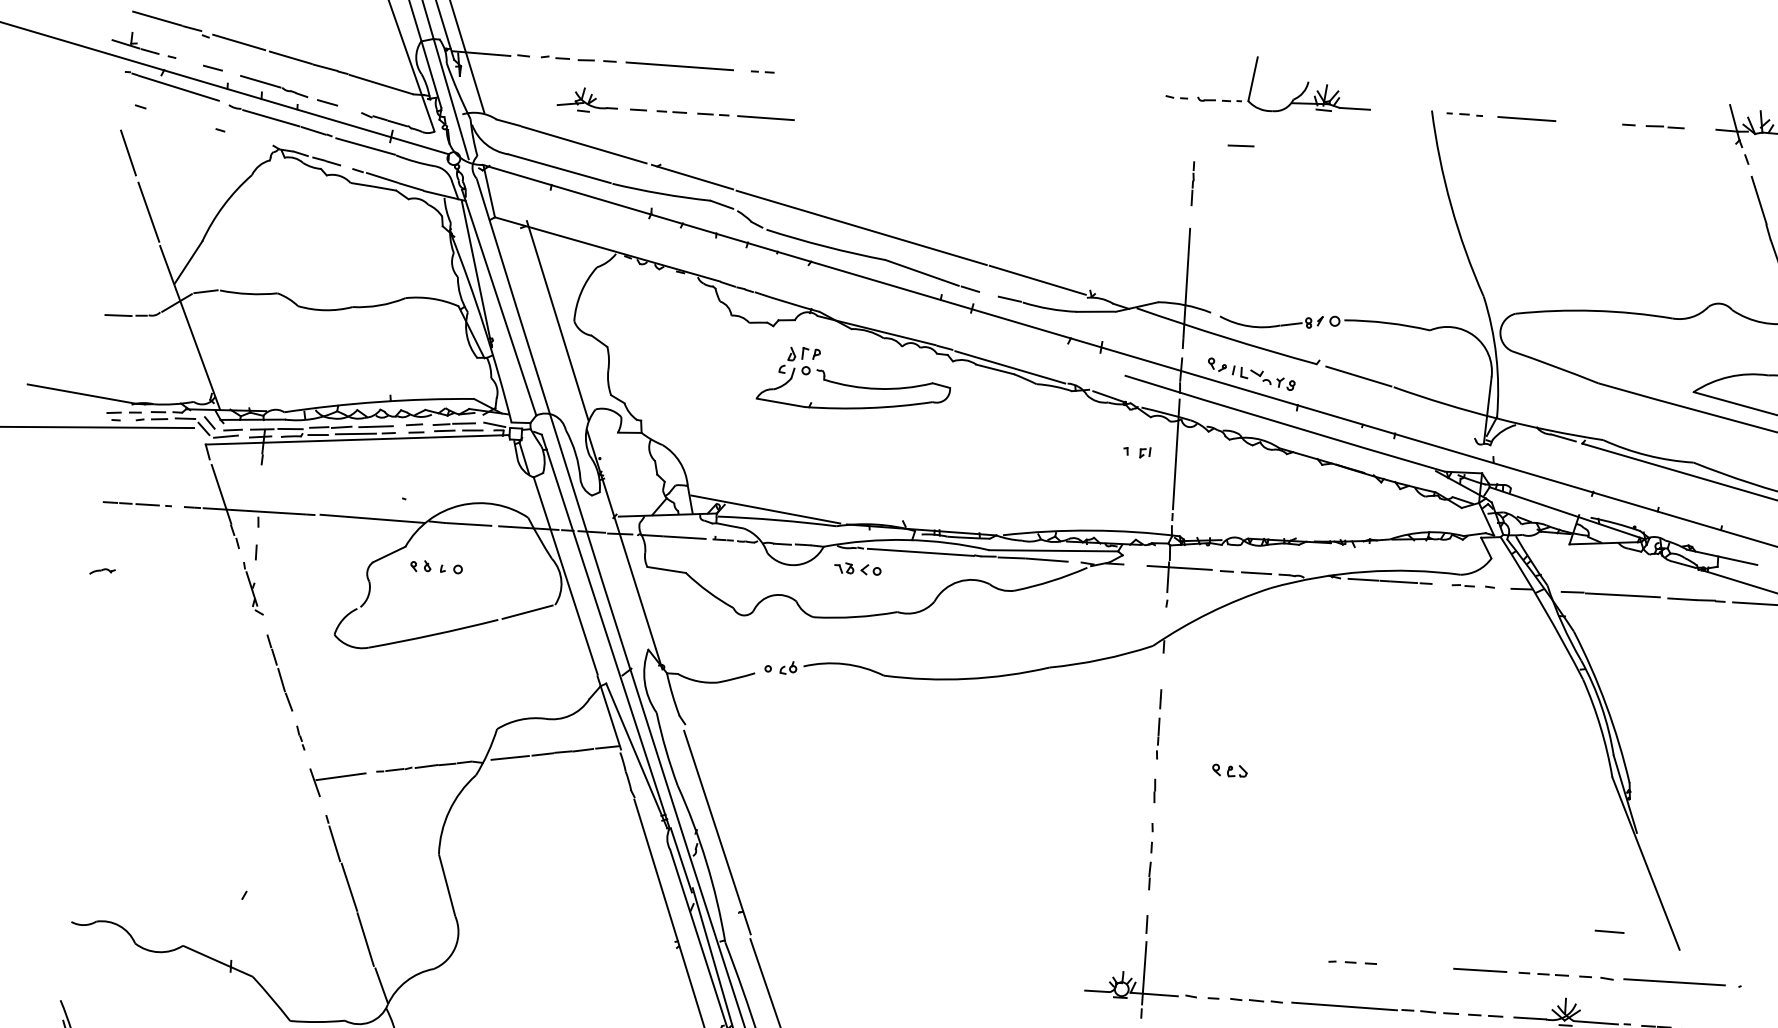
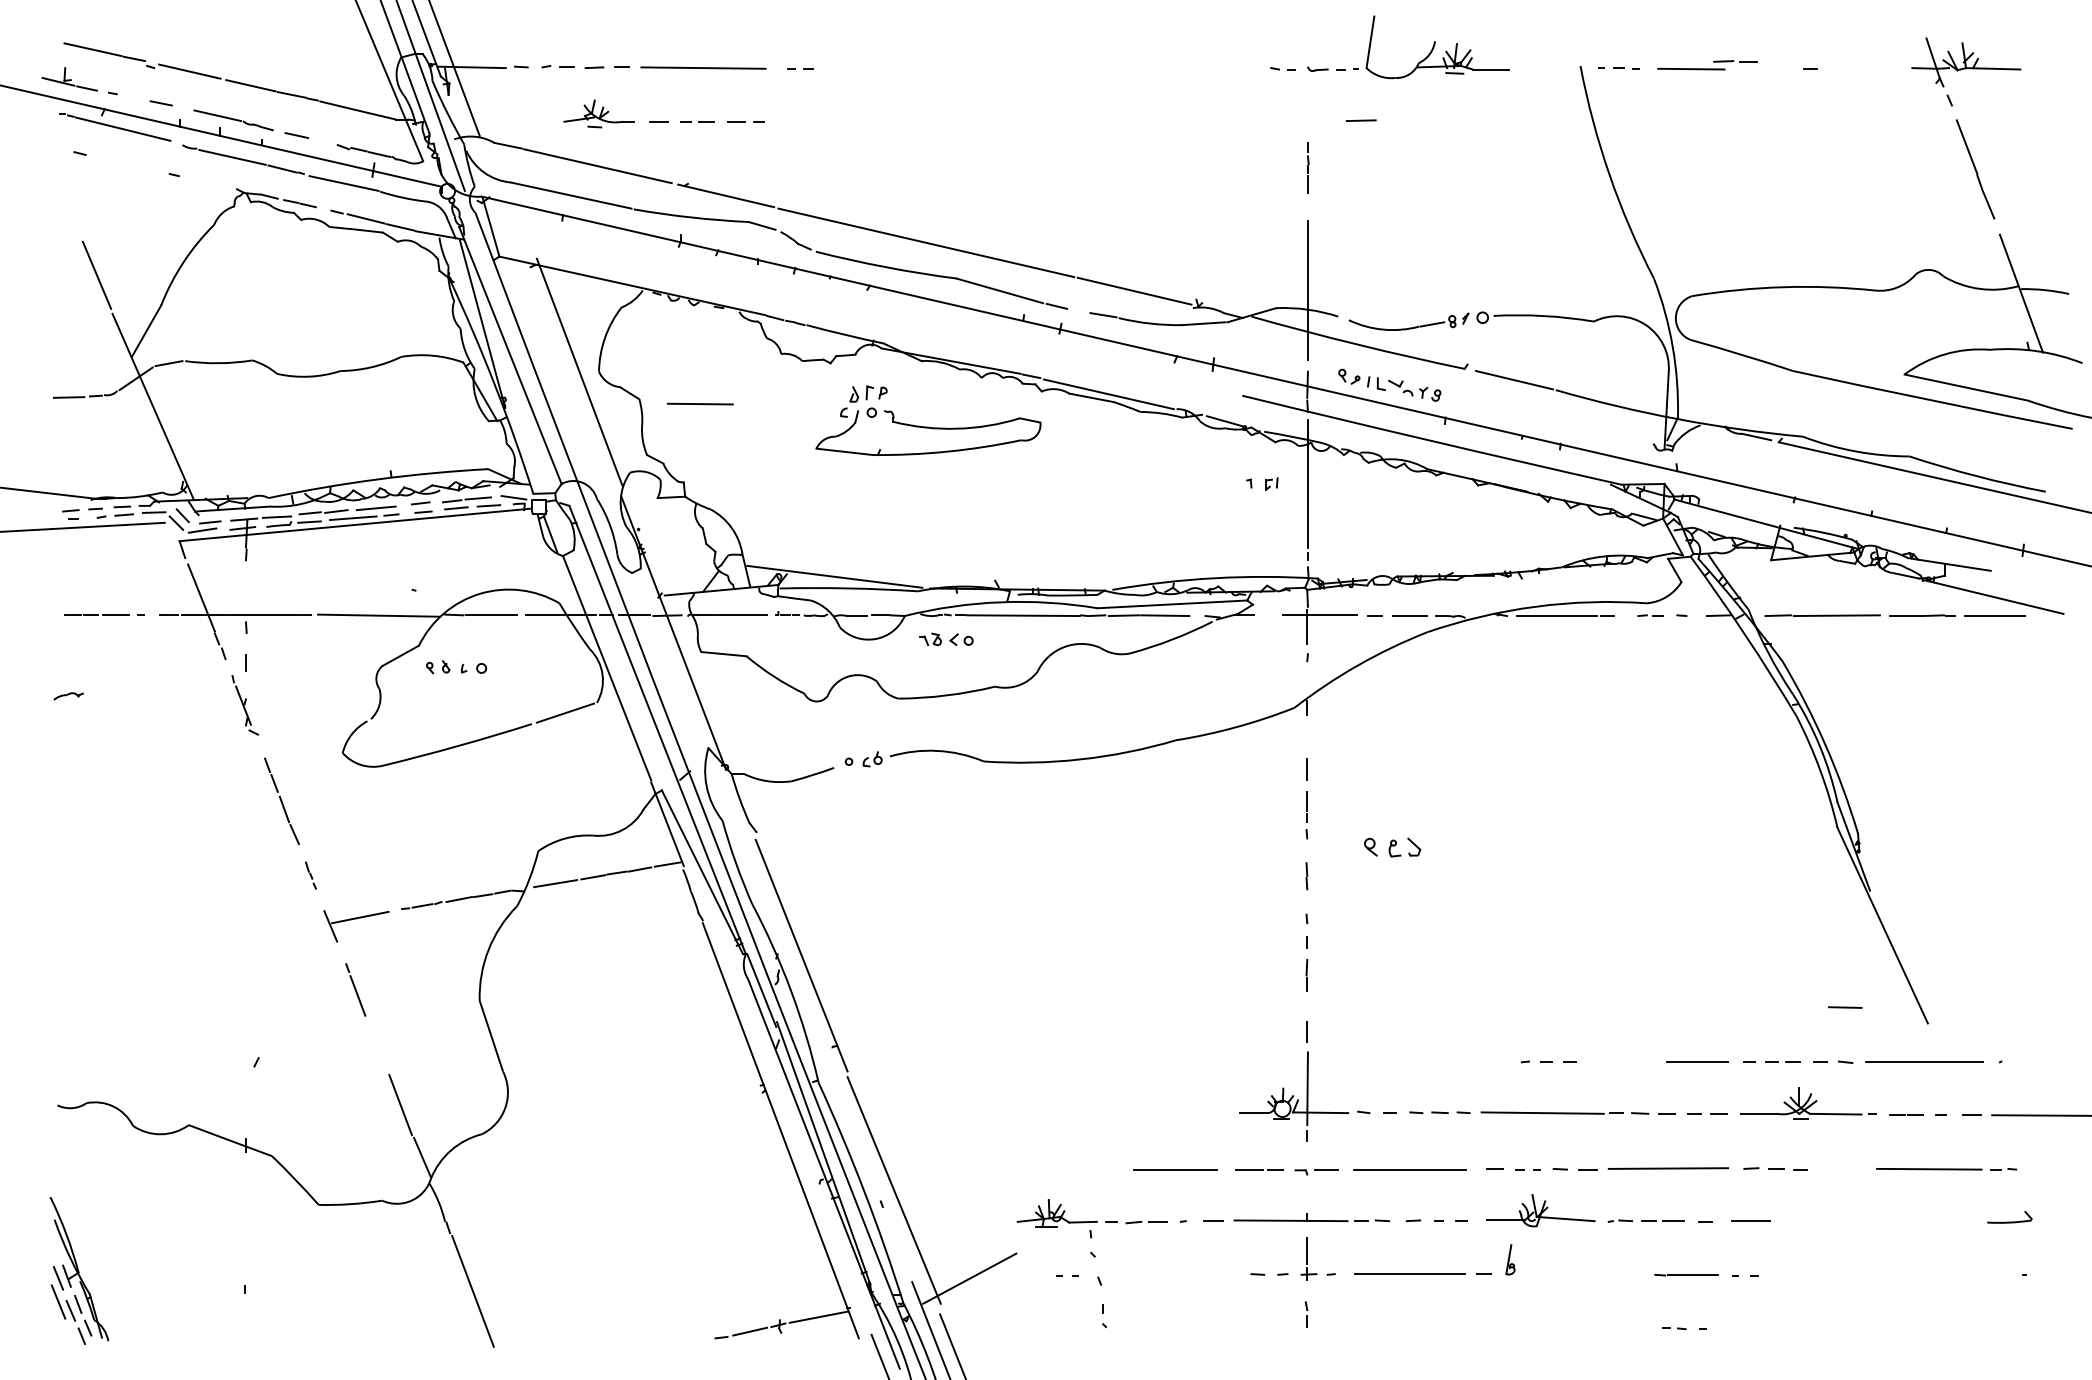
line: (766, 117) -> (700, 403), moved
line: (1664, 126) -> (1734, 61), moved
line: (127, 152) -> (68, 207), removed
part: (1229, 770) -> (1392, 847), size x1.4
line: (348, 887) -> (377, 1045), removed

